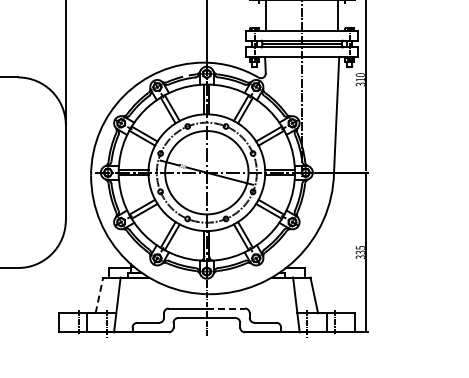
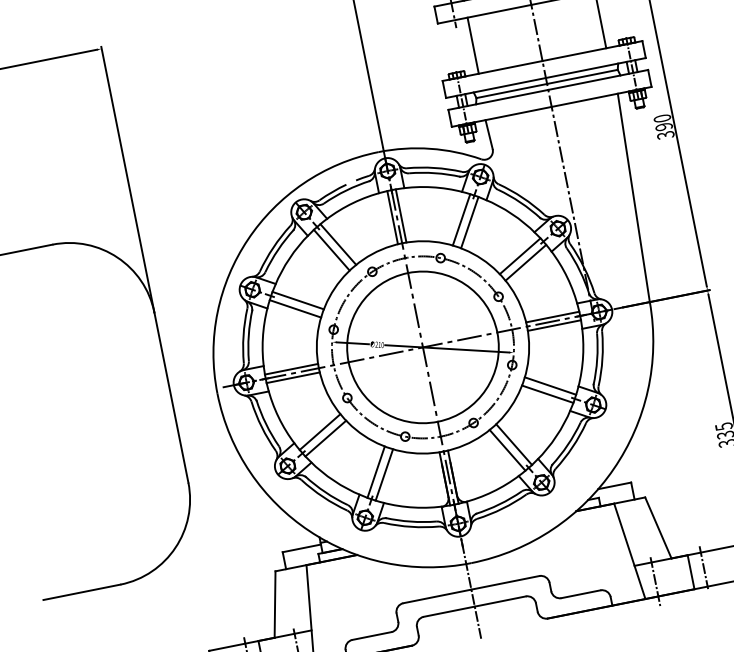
text: (359, 79) -> (662, 126), 310 -> 390
line: (99, 294) -> (274, 602), dashed -> solid
line: (226, 308) -> (506, 582), dashed -> solid

